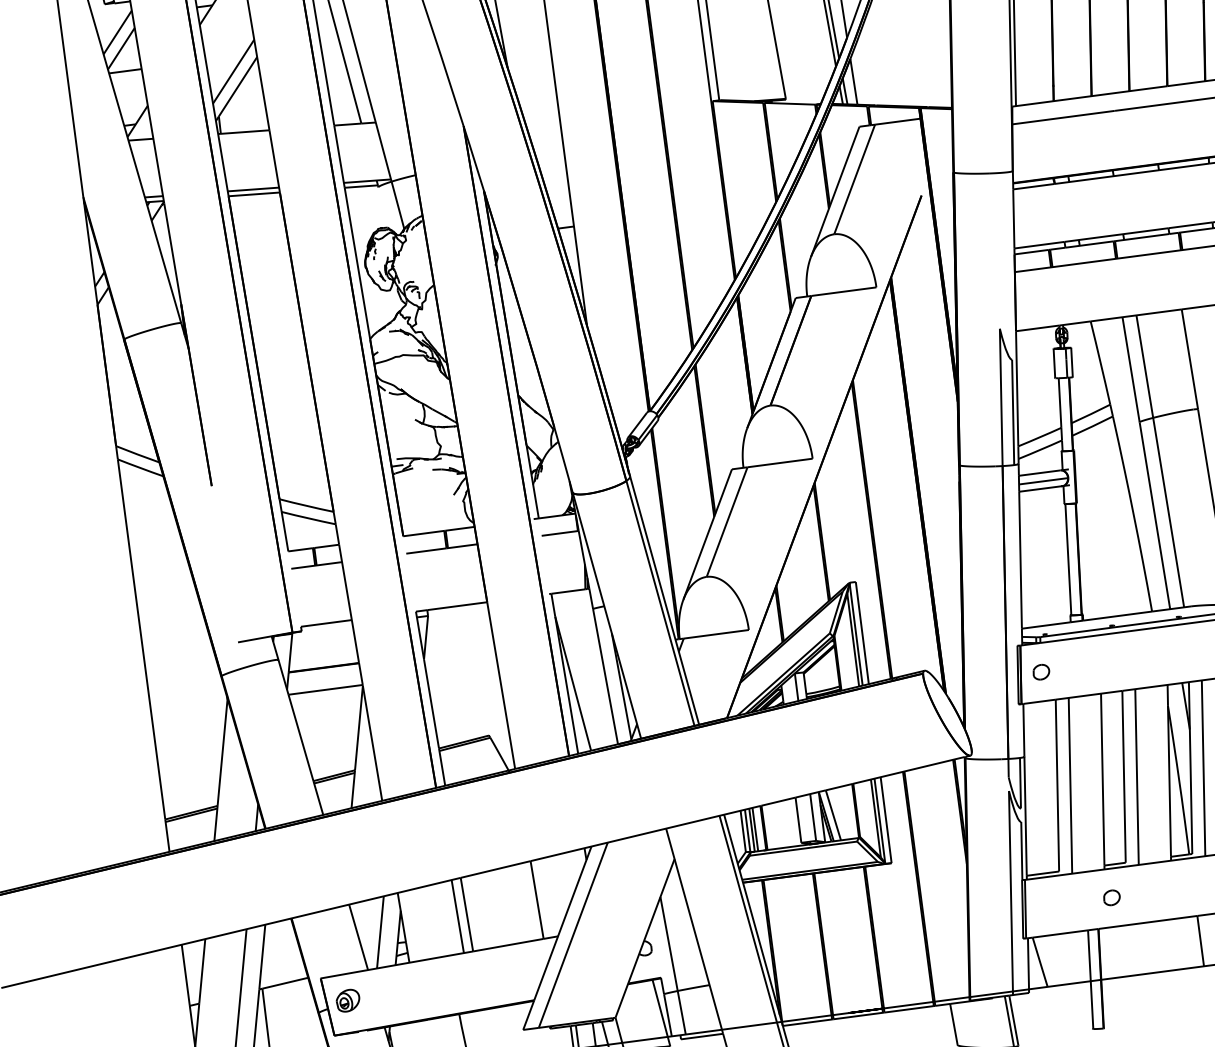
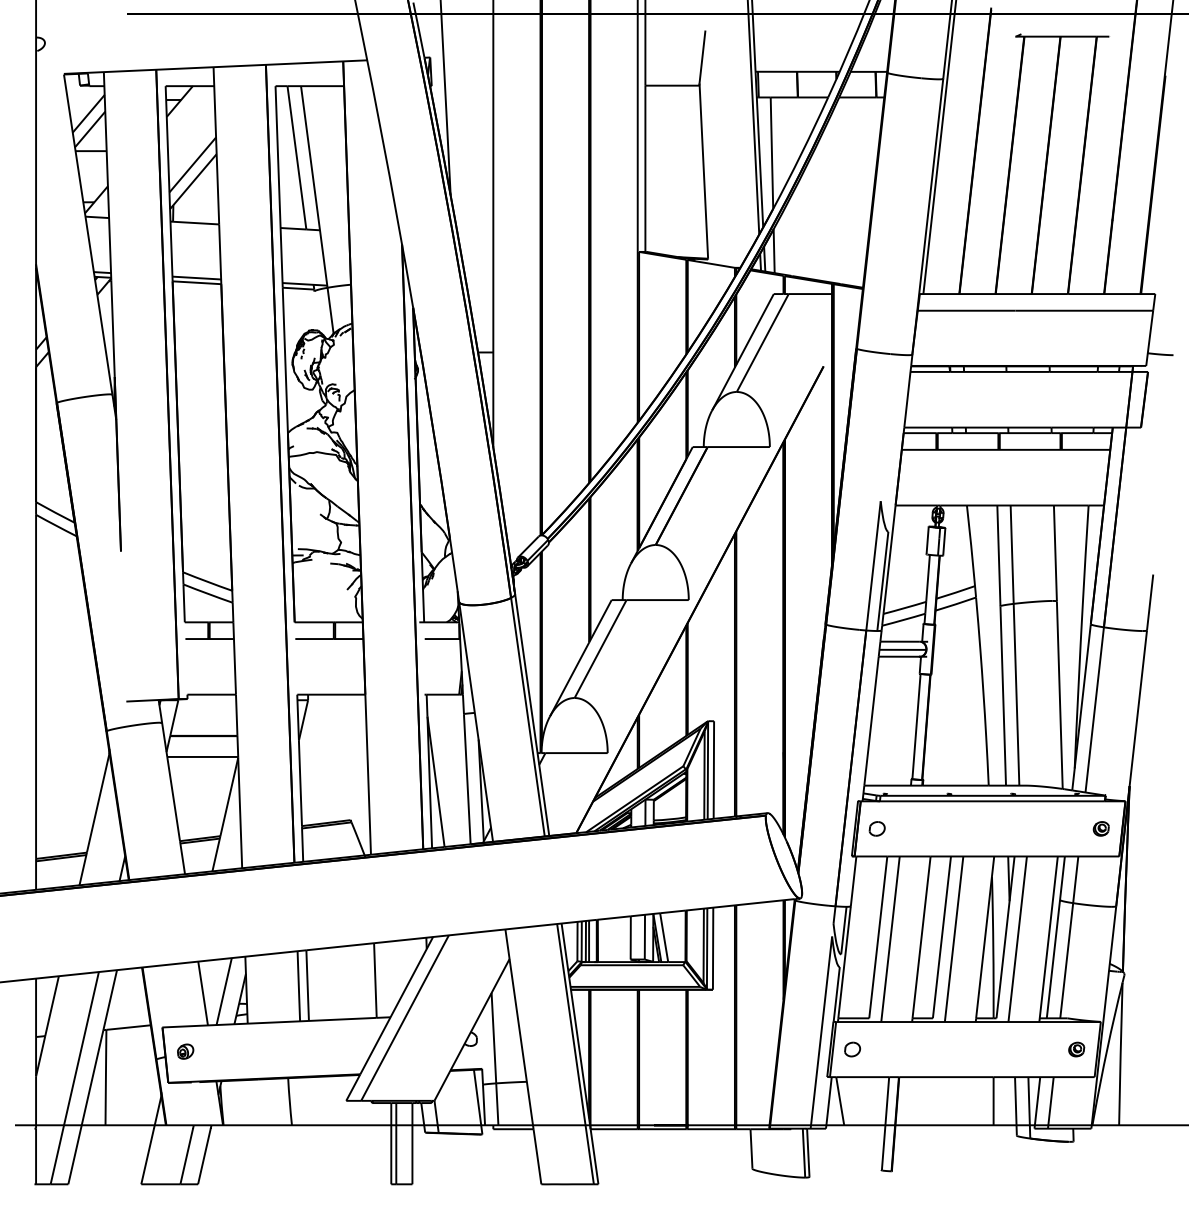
part: (1111, 897) -> (852, 1049), moved
part: (348, 1000) -> (185, 1051), size x0.71

